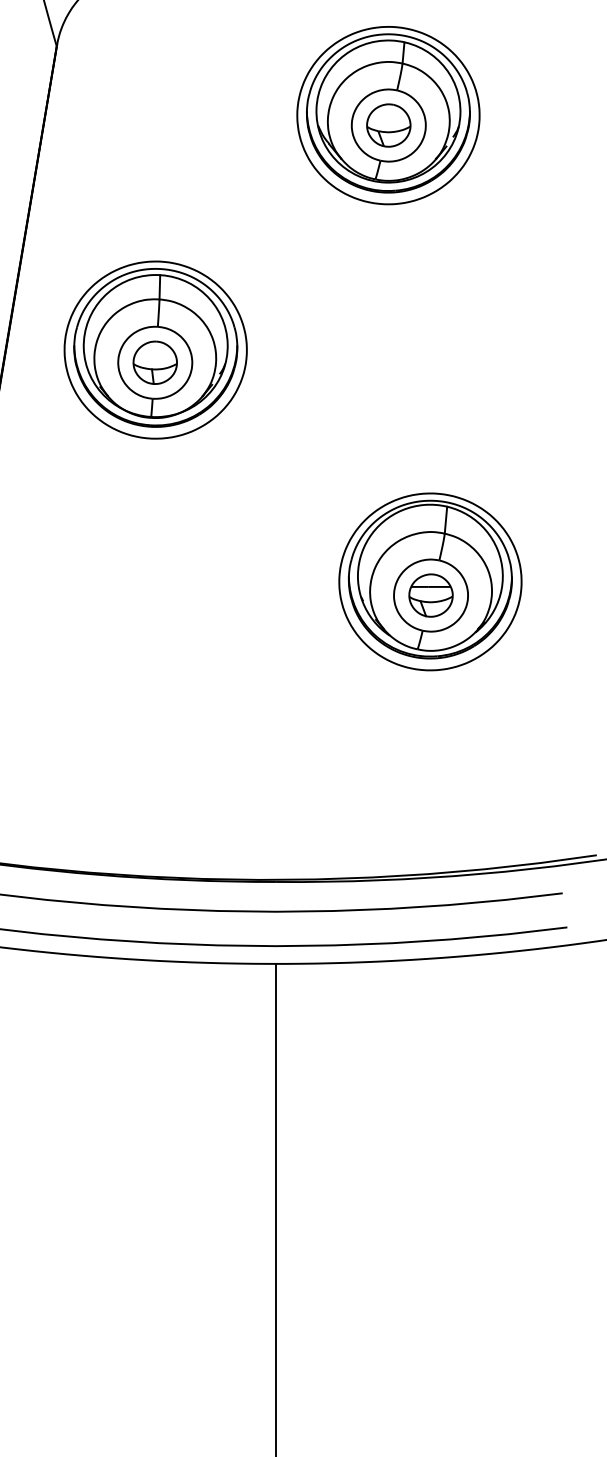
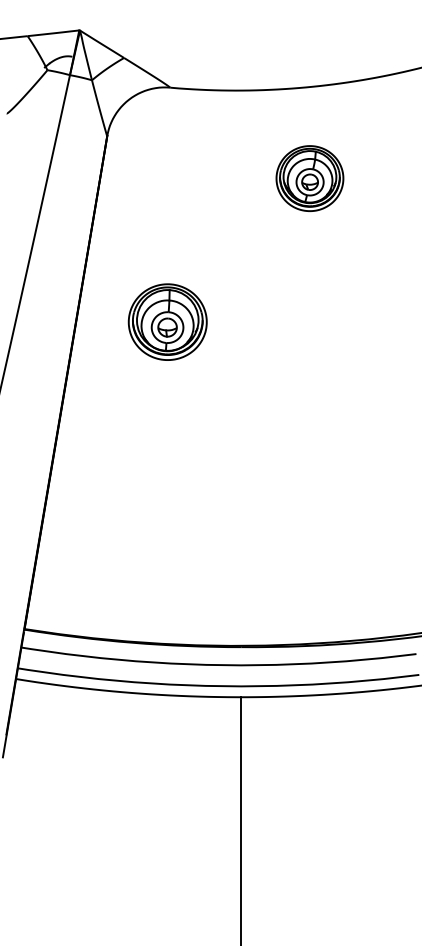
part: (387, 115) -> (309, 178), size x0.6
part: (155, 350) -> (167, 322), size x0.7
part: (430, 581) -> (335, 463), removed

